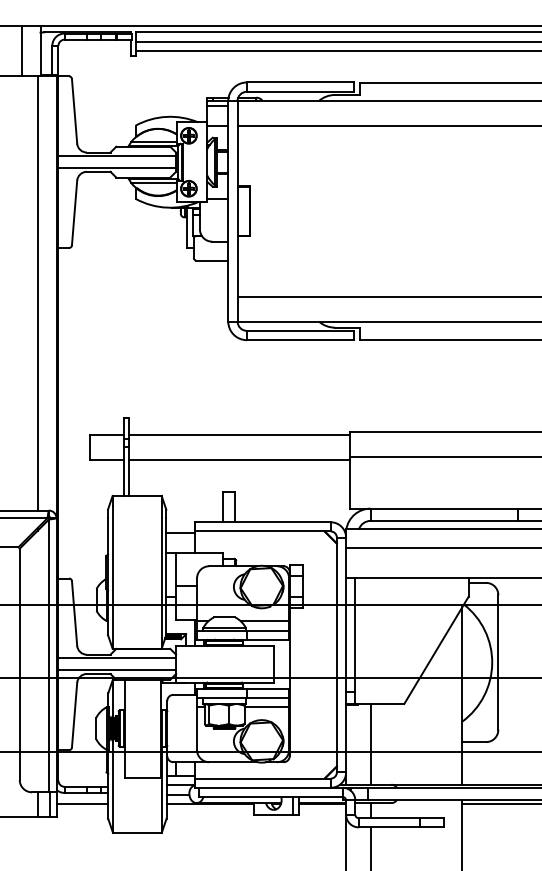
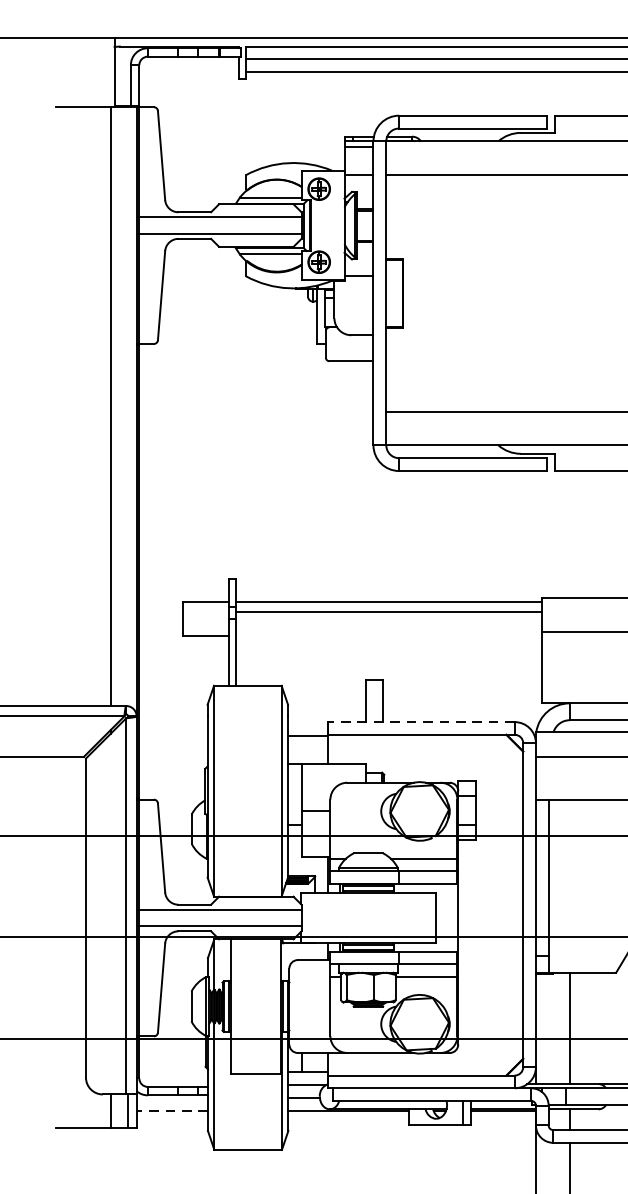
line: (22, 51) -> (89, 72), removed
line: (239, 459) -> (388, 612), moved
line: (263, 522) -> (422, 722), solid -> dashed
line: (82, 803) -> (172, 1109), solid -> dashed

